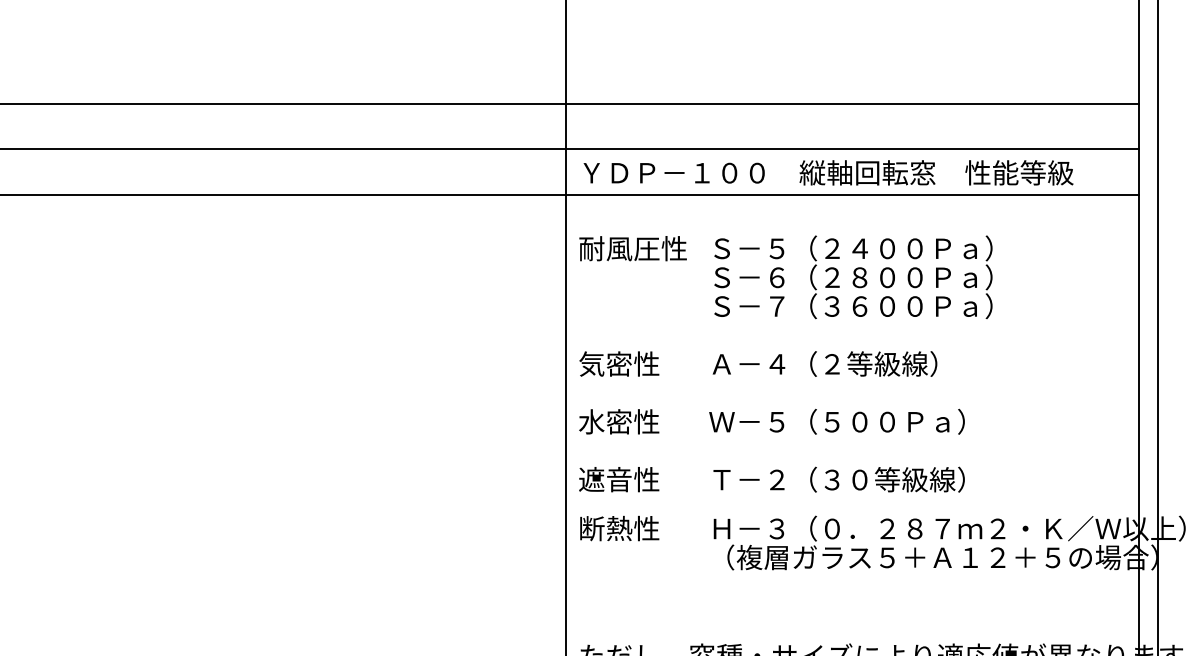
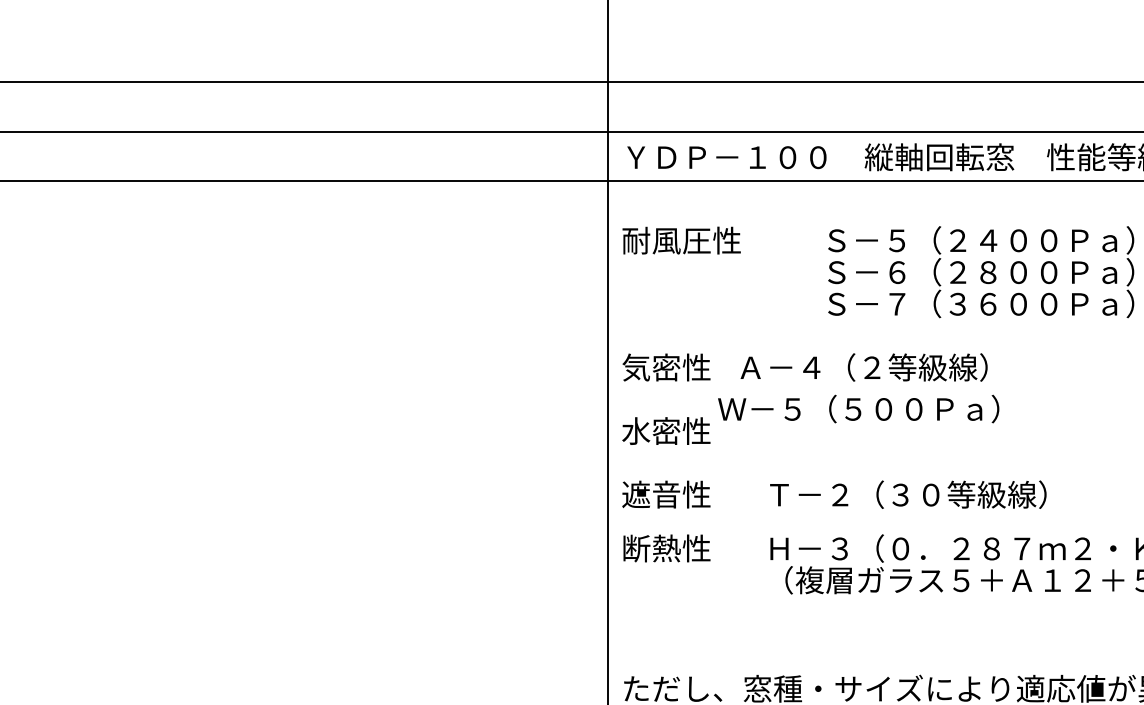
text: (853, 277) -> (981, 272), moved
text: (824, 363) -> (863, 366), moved
text: (836, 421) -> (858, 408), moved

